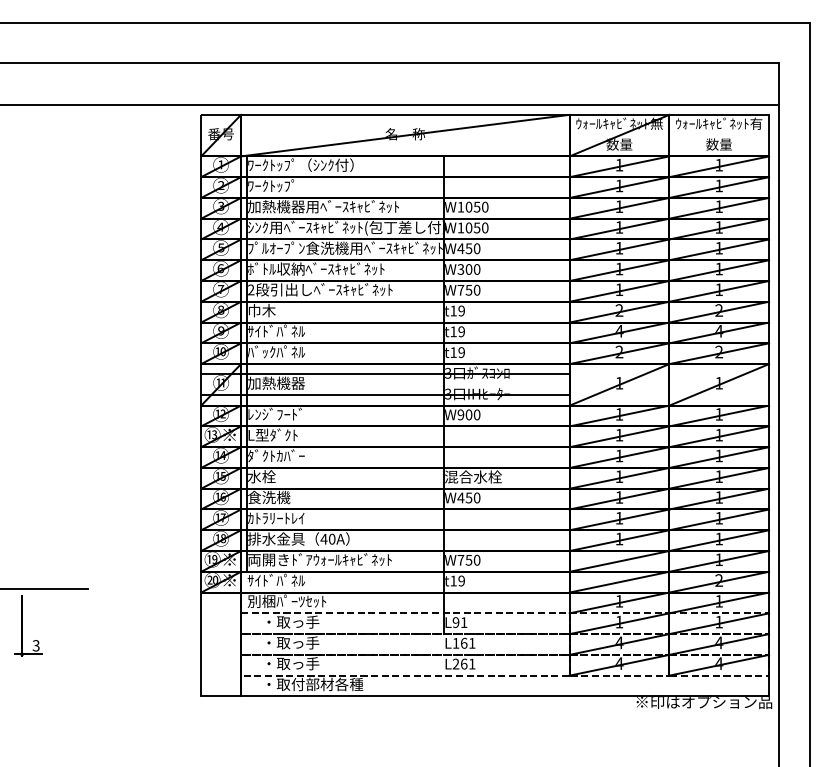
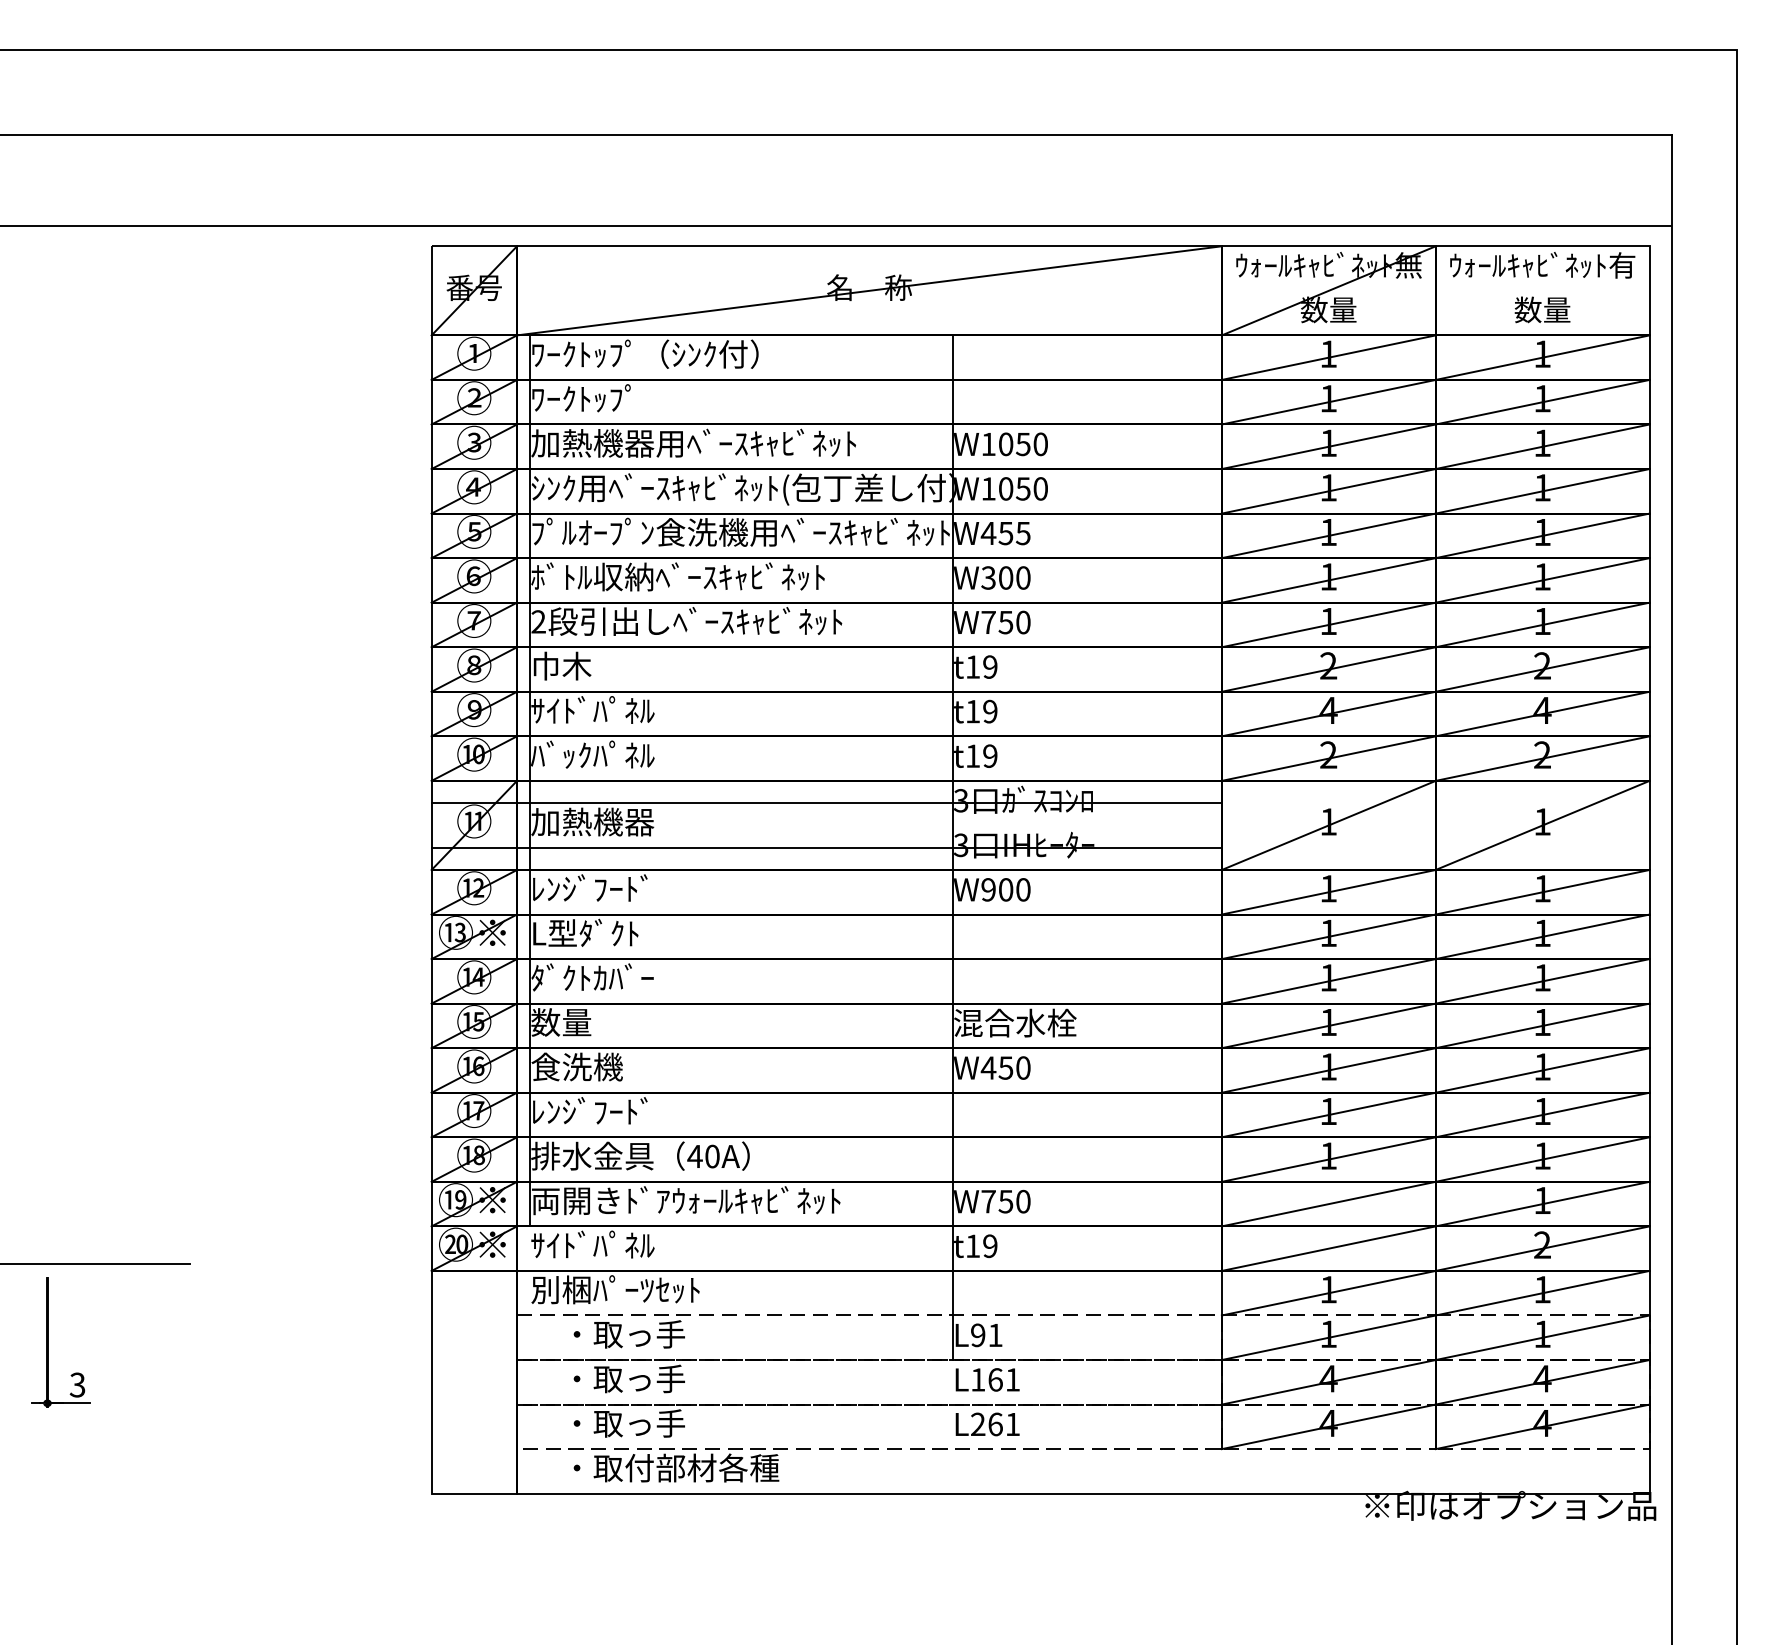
text: (476, 248) -> (1022, 532), W450 -> W455
text: (261, 476) -> (560, 1021), 水栓 -> 数量
text: (276, 517) -> (593, 1109), ｶﾄﾗﾘｰﾄﾚｲ -> ﾚﾝｼﾞﾌｰﾄﾞ

